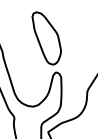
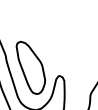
part: (46, 38) -> (30, 67), moved

